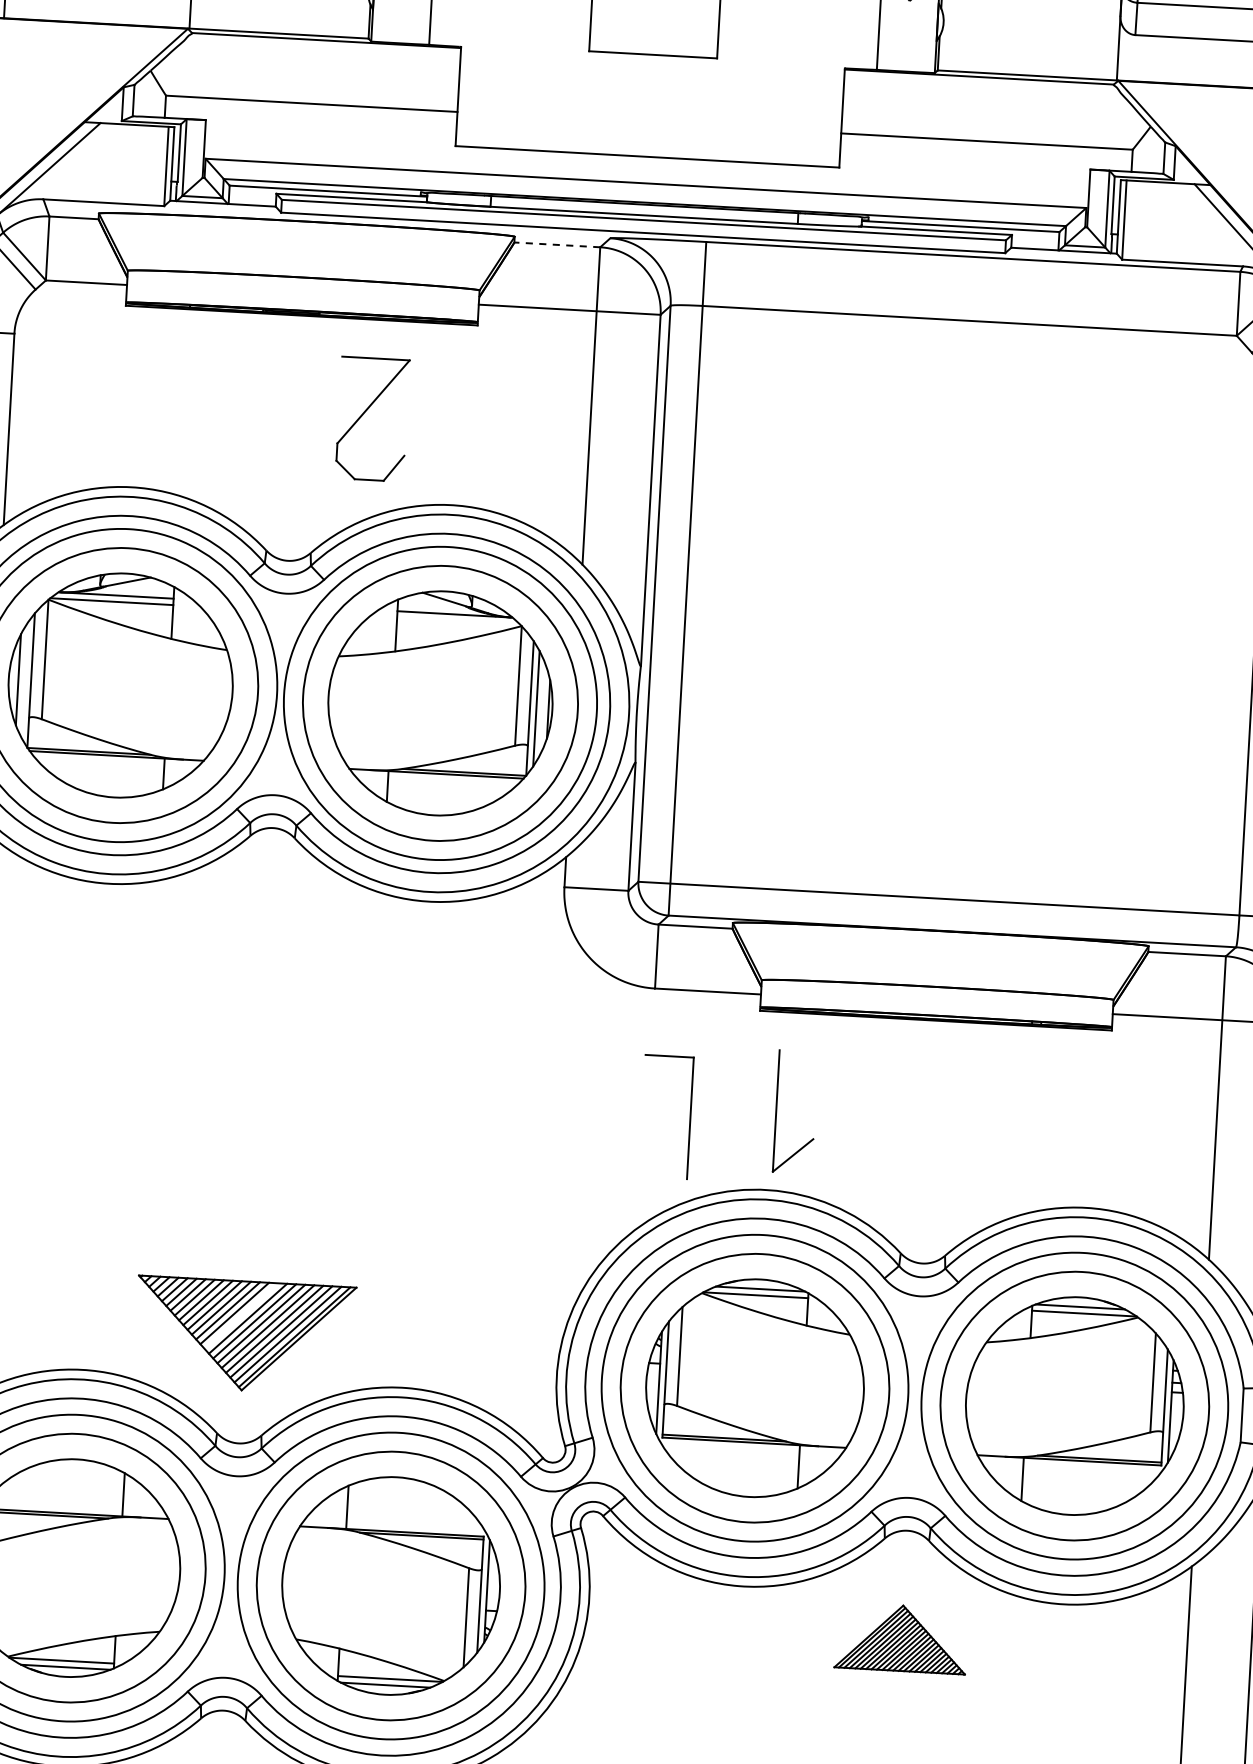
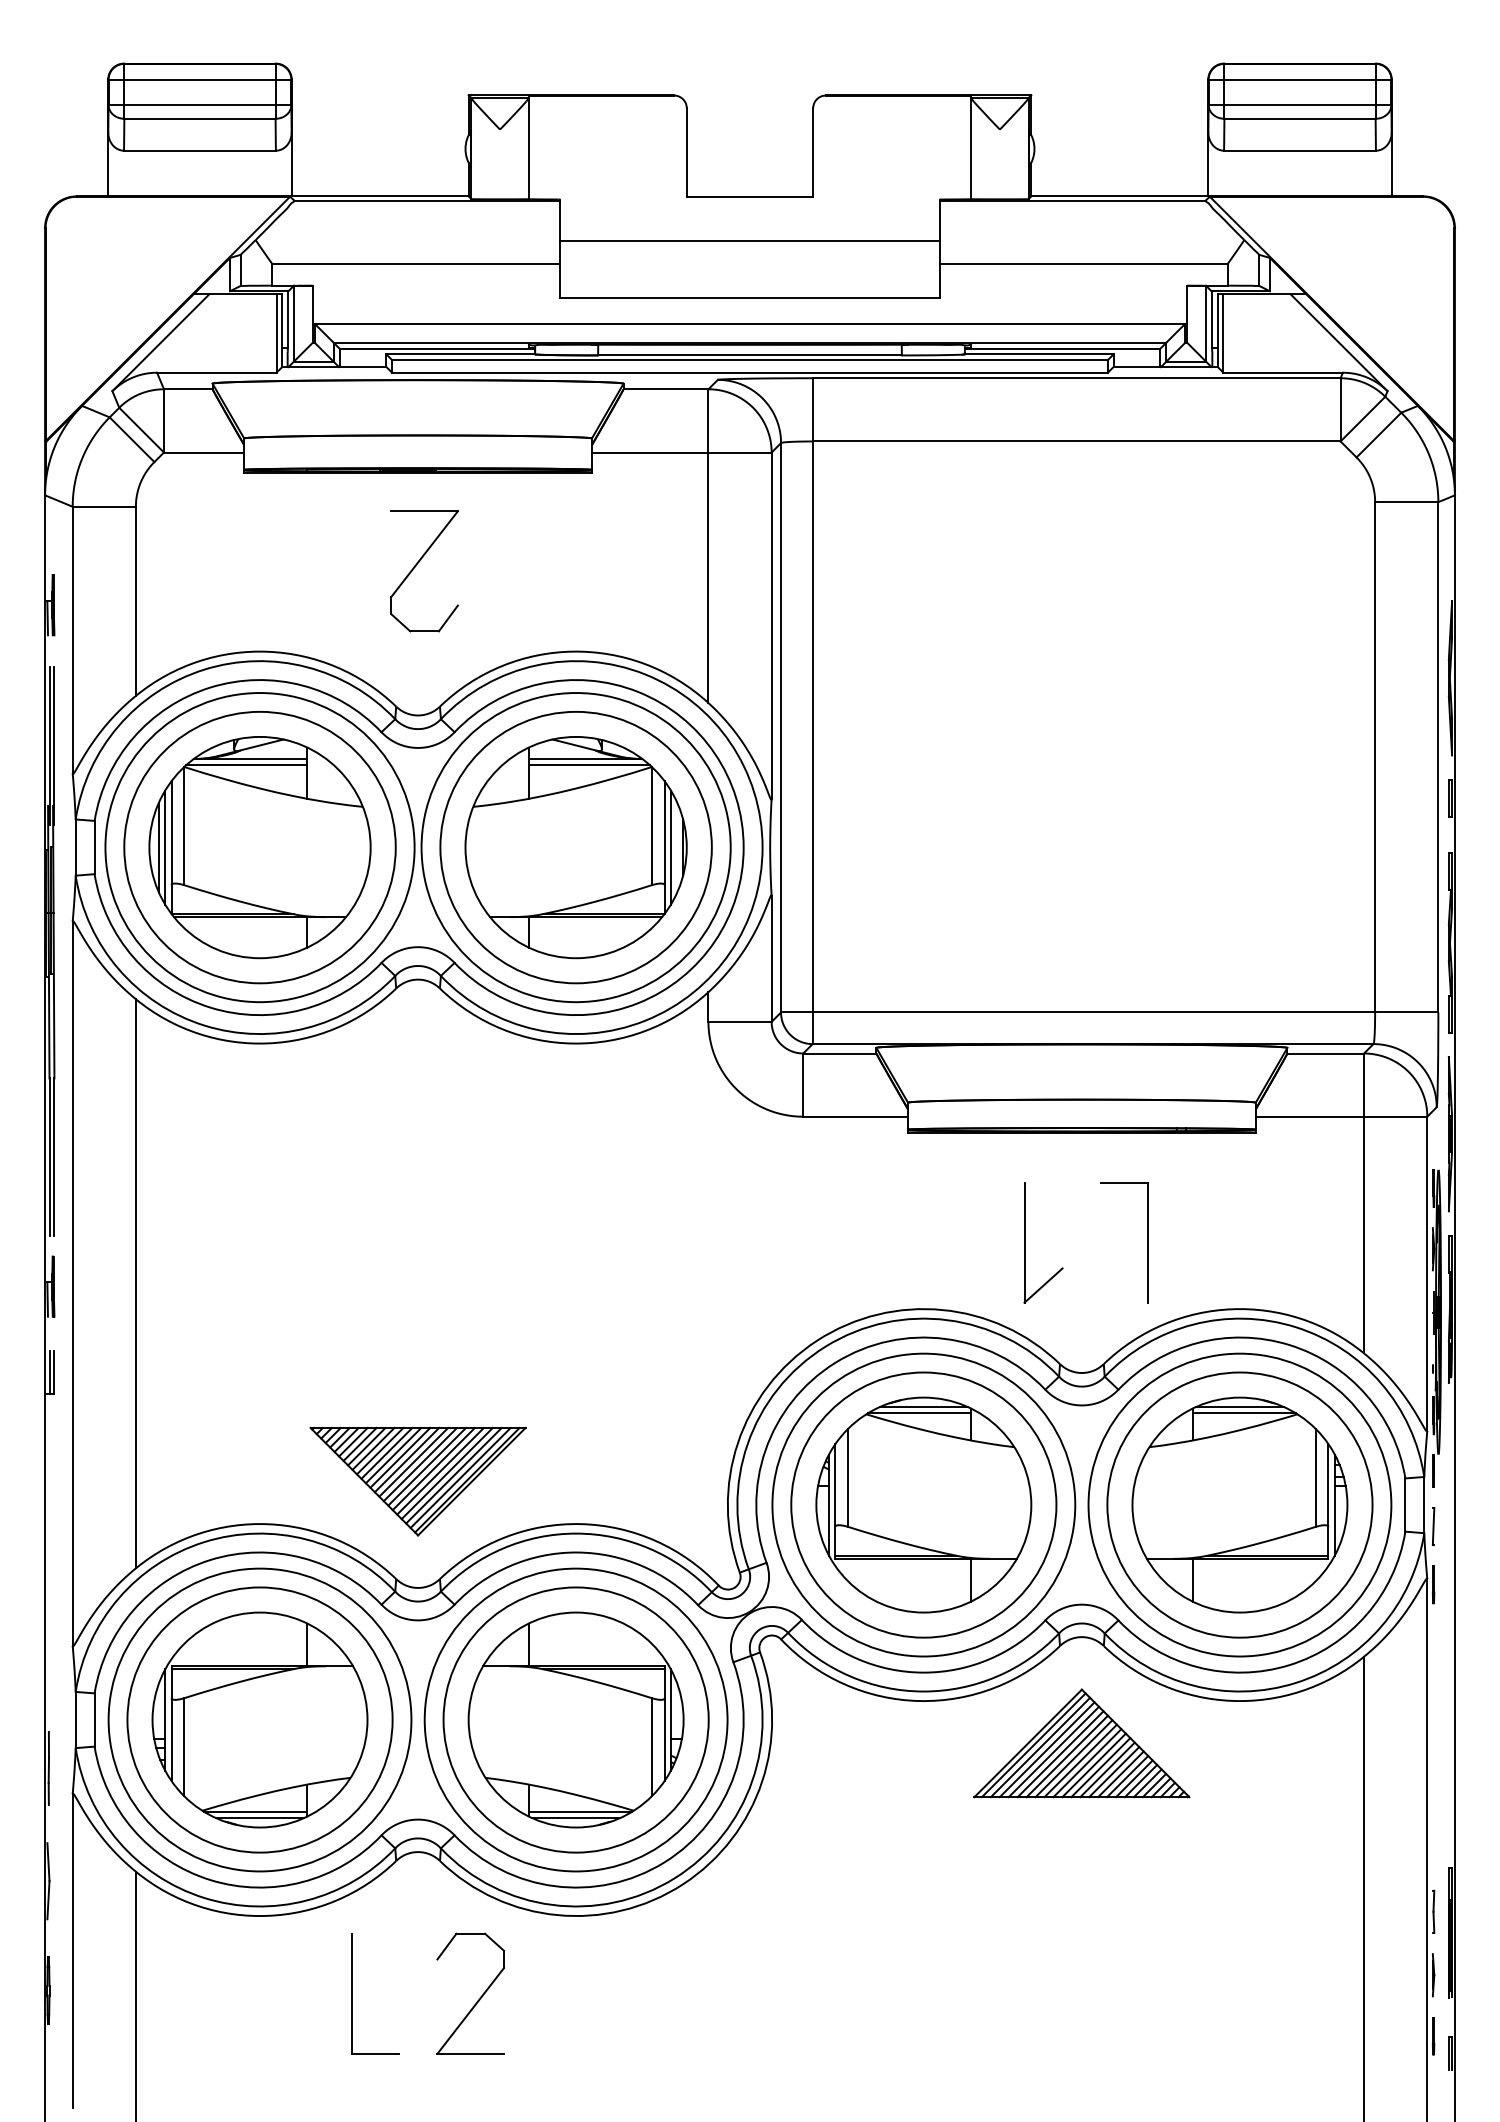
line: (650, 99) -> (749, 240), added
line: (556, 245) -> (665, 389), dashed -> solid
part: (364, 413) -> (416, 566), moved
line: (458, 621) -> (589, 765), added
line: (25, 680) -> (165, 847), added
part: (777, 1110) -> (1025, 1242), moved
part: (689, 1118) -> (1147, 1242), moved
line: (241, 1315) -> (413, 1461), added
part: (901, 1638) -> (1081, 1743), size x1.67

